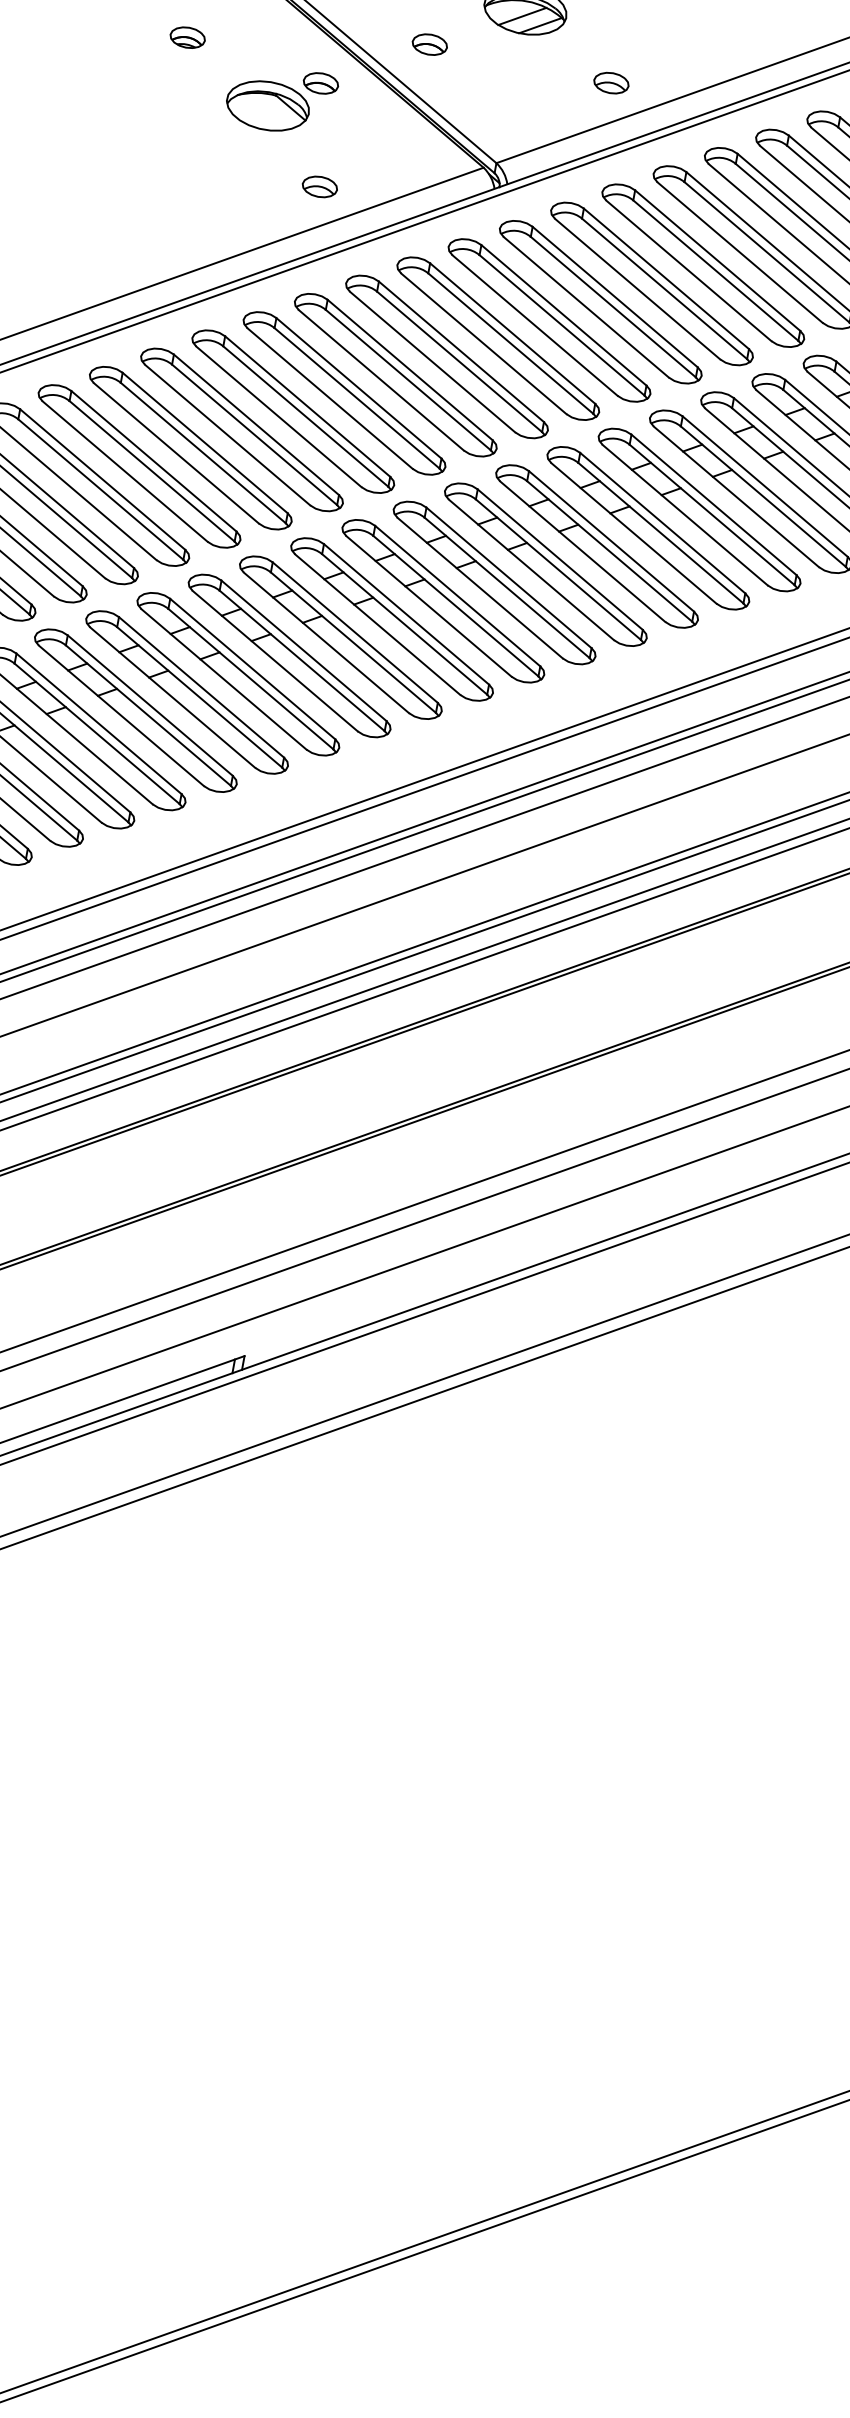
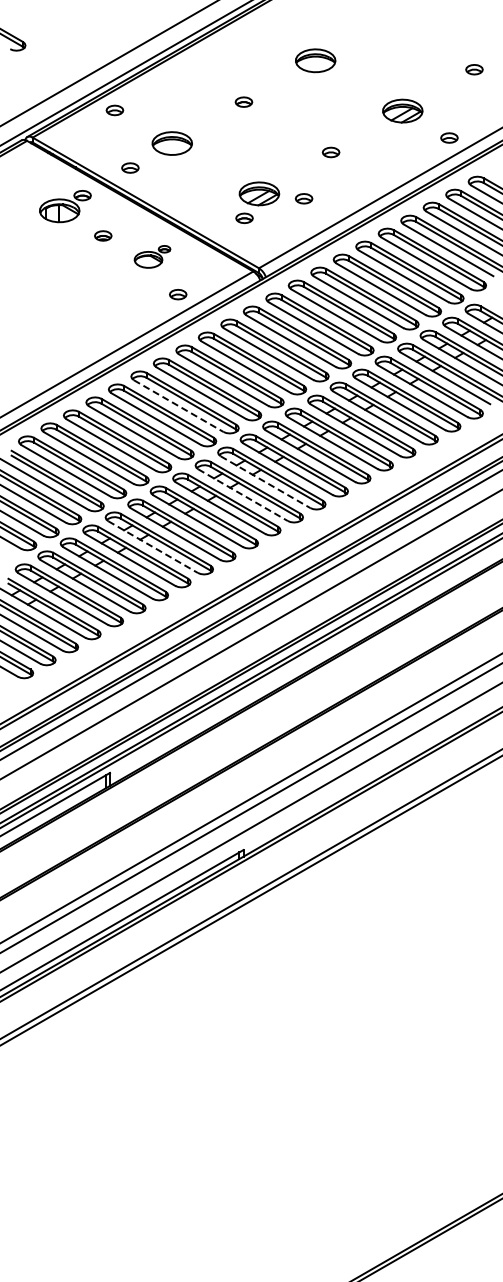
part: (429, 44) -> (244, 218), moved
part: (610, 82) -> (303, 198), moved
part: (281, 98) -> (152, 256), size x0.7
line: (278, 417) -> (178, 406), solid -> dashed
line: (428, 607) -> (265, 482), solid -> dashed
line: (378, 625) -> (243, 495), solid -> dashed
line: (173, 698) -> (153, 547), solid -> dashed

